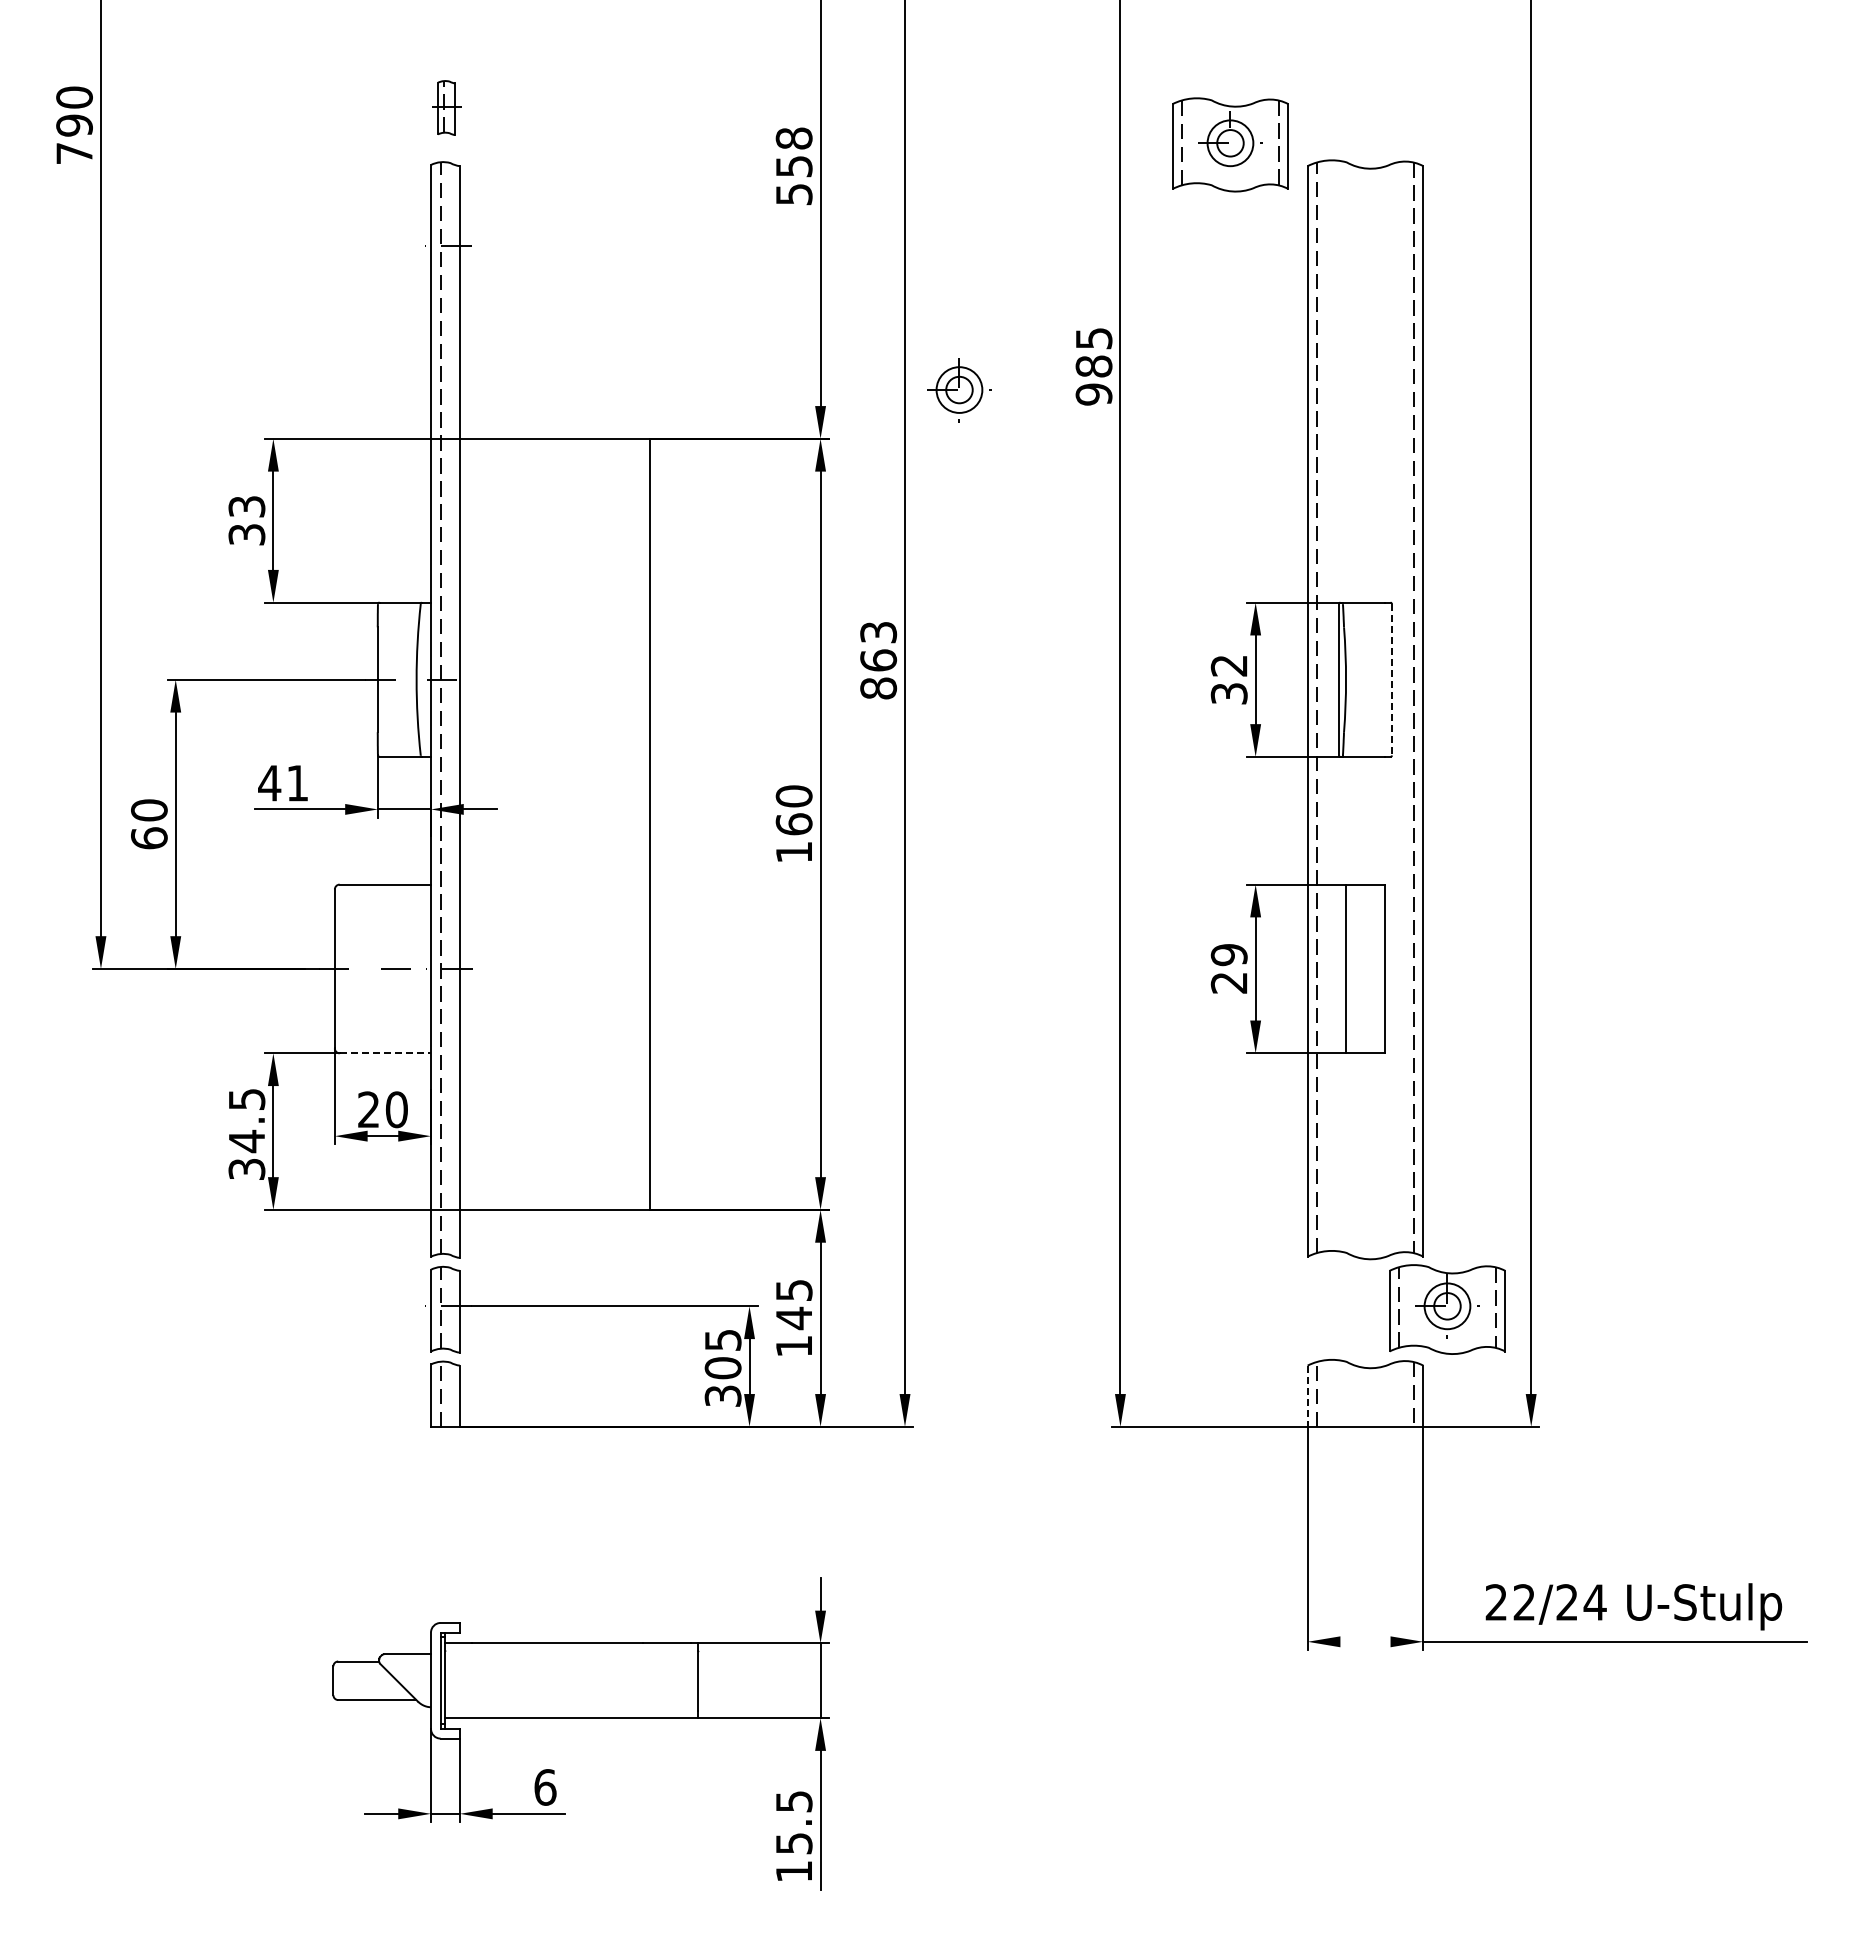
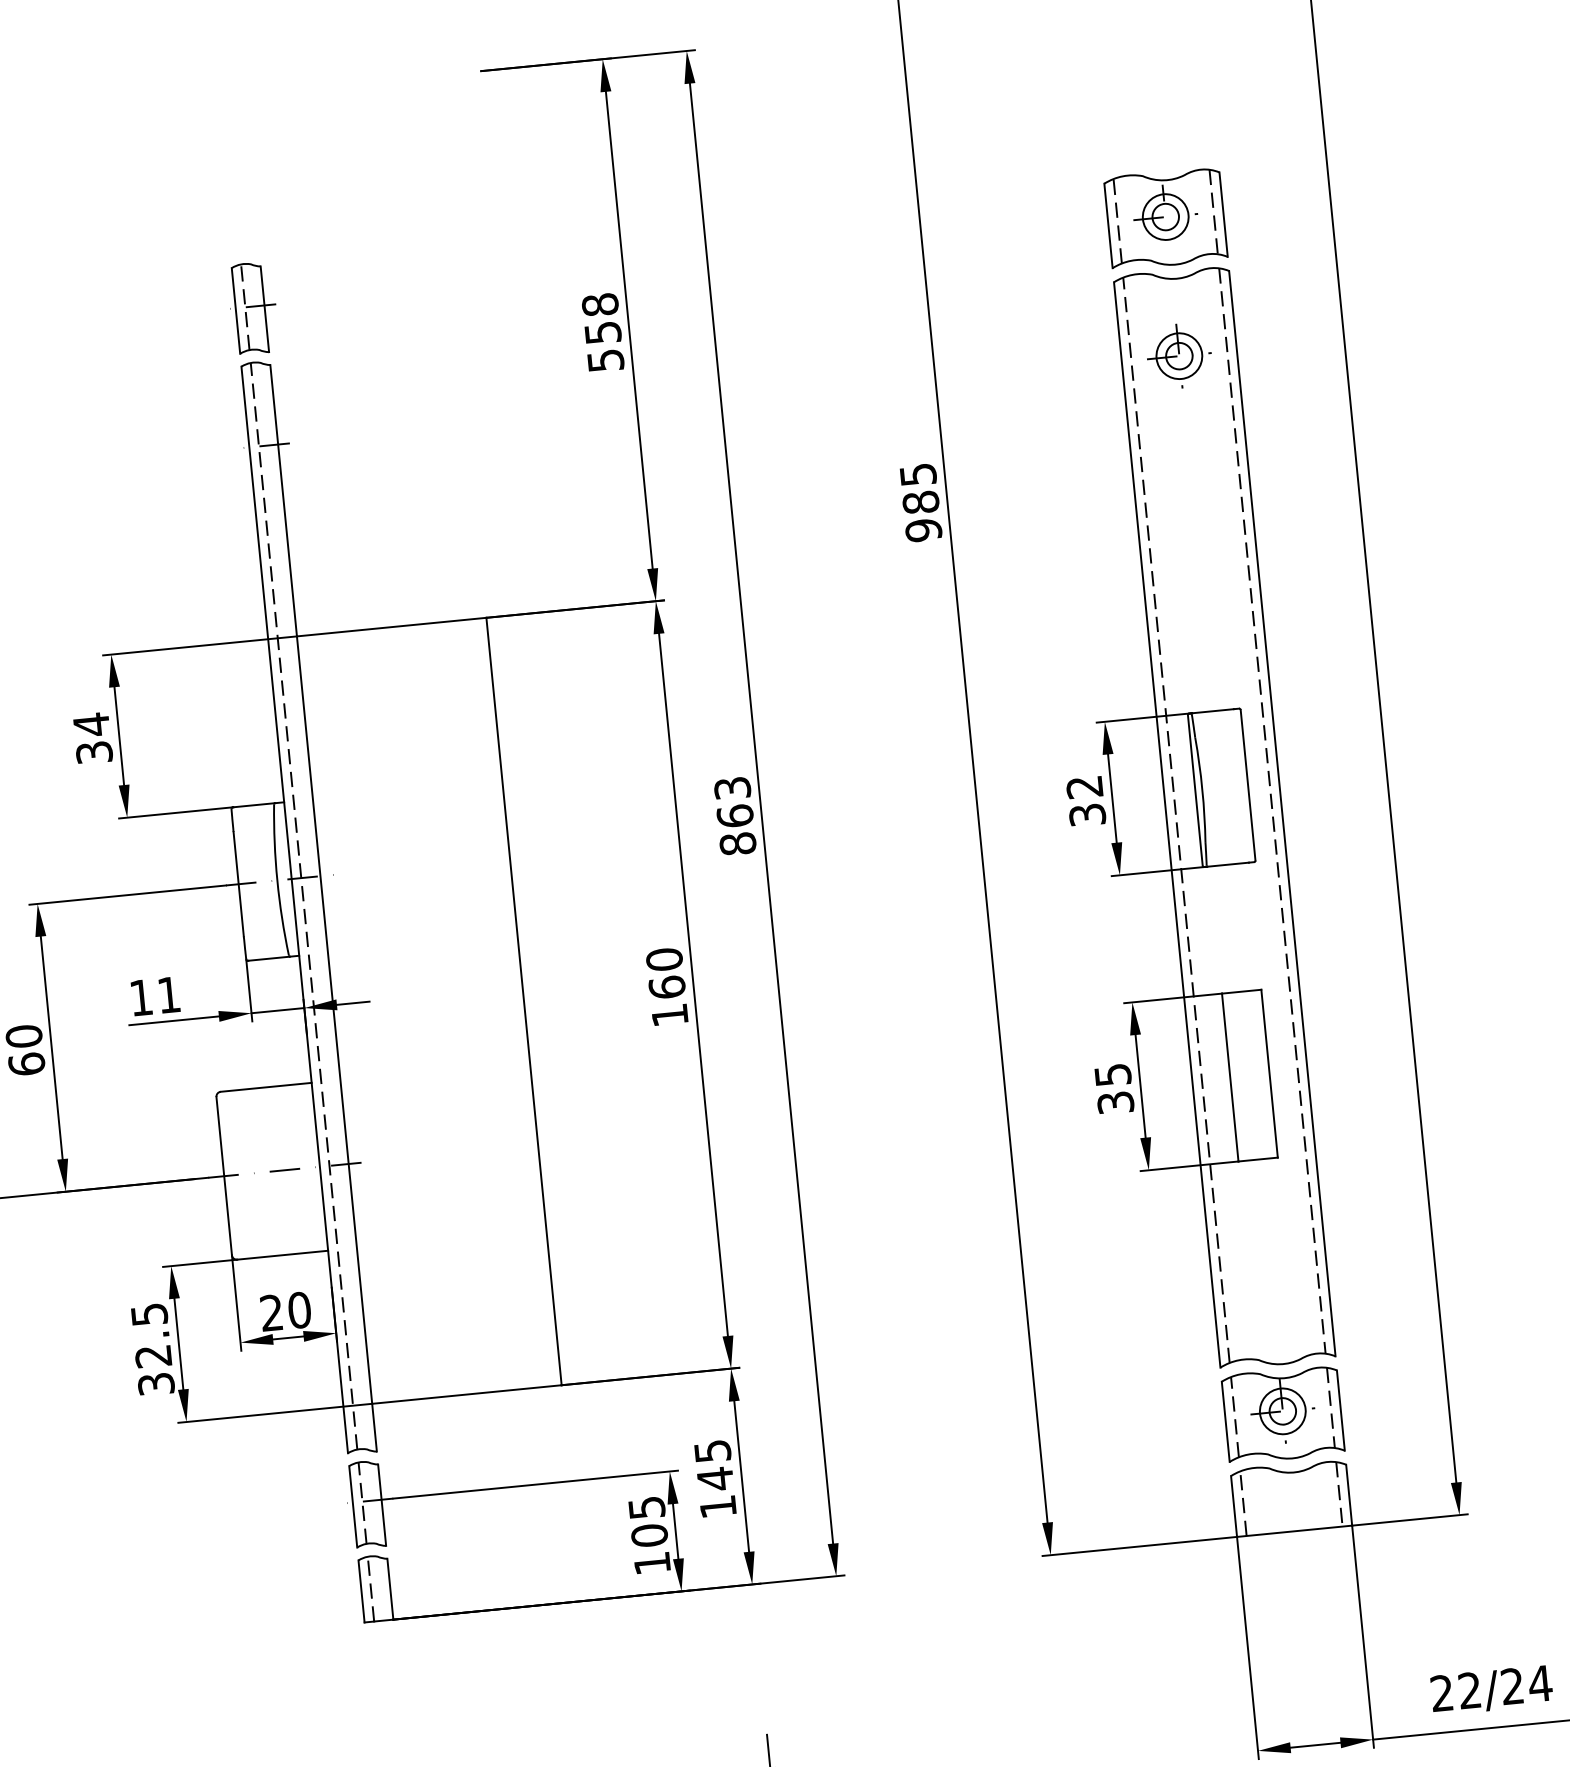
part: (448, 107) -> (253, 307), size x1.67
part: (1230, 144) -> (1165, 218), moved
part: (959, 390) -> (1179, 356), moved
text: (246, 506) -> (91, 724), 33 -> 34
line: (1391, 679) -> (1247, 785), dashed -> solid
text: (269, 783) -> (141, 998), 41 -> 11
text: (1228, 968) -> (1113, 1088), 29 -> 35
line: (385, 1053) -> (282, 1255), dashed -> solid
text: (246, 1141) -> (153, 1356), 34.5 -> 32.5
part: (1447, 1309) -> (1283, 1414), moved
text: (722, 1395) -> (651, 1562), 305 -> 105
line: (1307, 1396) -> (1233, 1506), dashed -> solid
line: (1365, 1641) -> (1315, 1744), added

